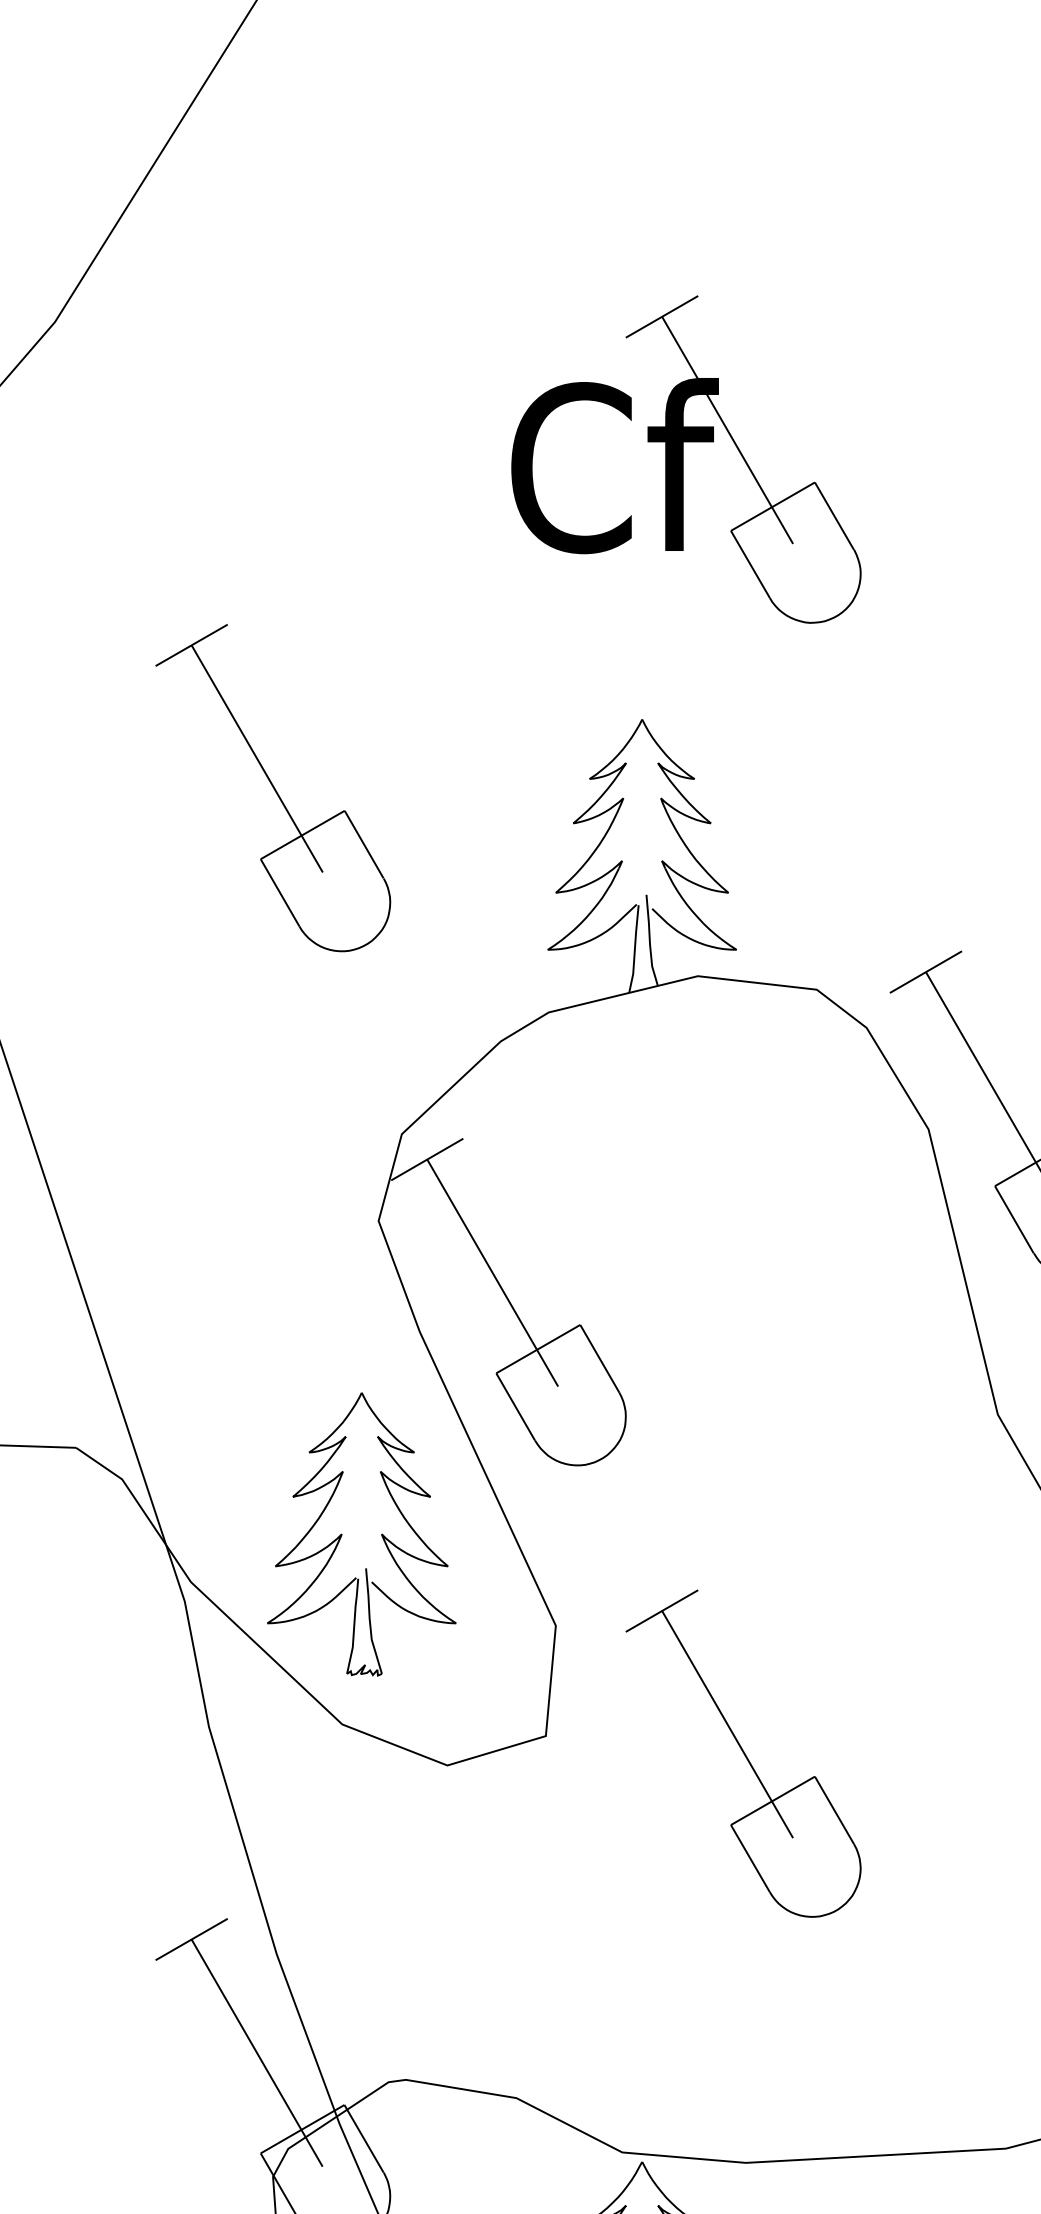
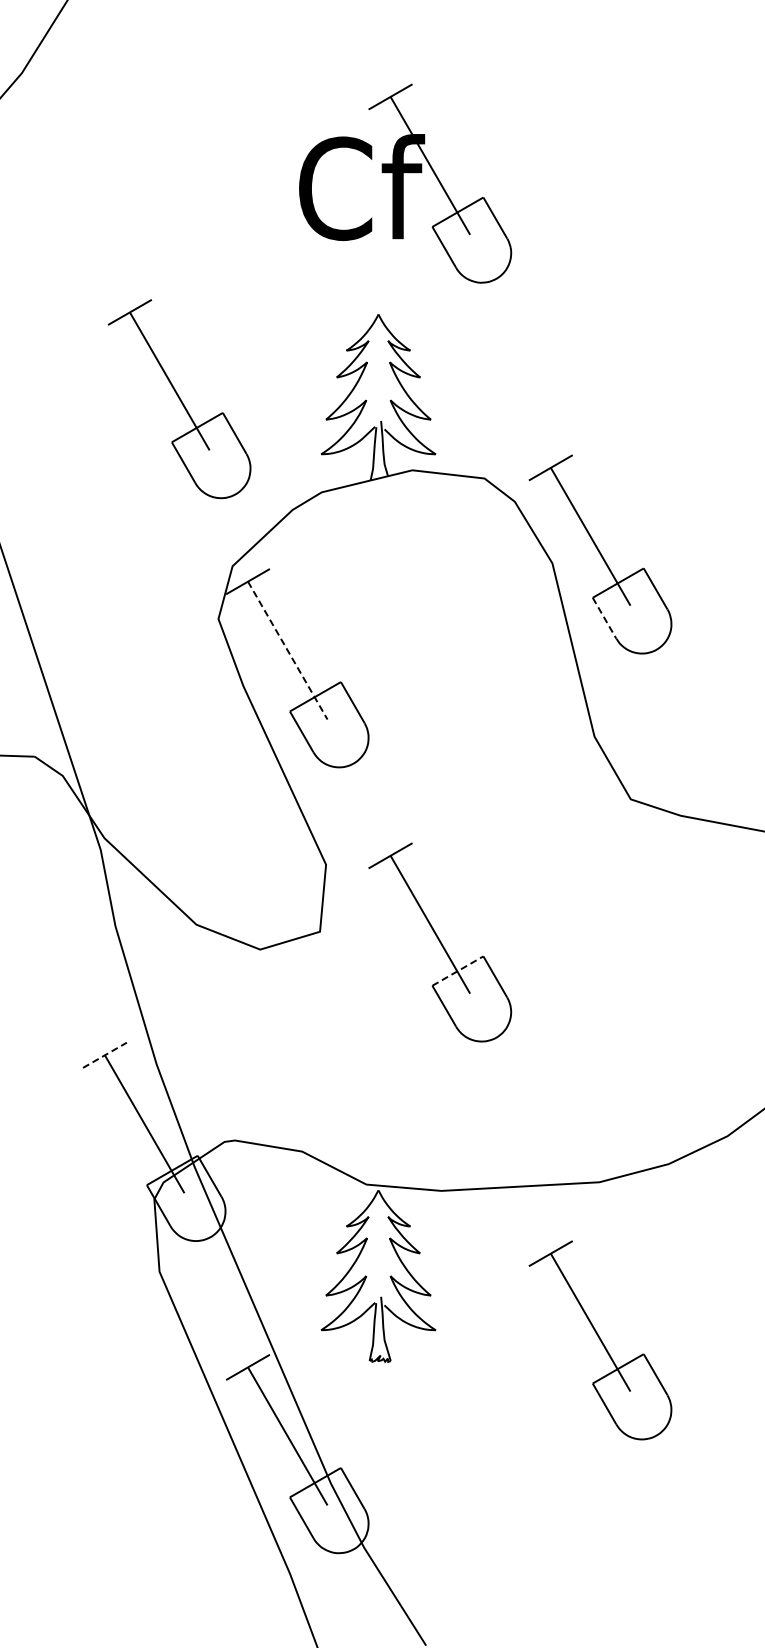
part: (686, 459) -> (405, 183), moved
part: (273, 788) -> (179, 399), moved
line: (1014, 1220) -> (604, 618), solid -> dashed
line: (492, 1272) -> (287, 650), solid -> dashed
part: (342, 1534) -> (196, 809), removed
line: (773, 1799) -> (458, 970), solid -> dashed
line: (192, 1939) -> (105, 1055), solid -> dashed

